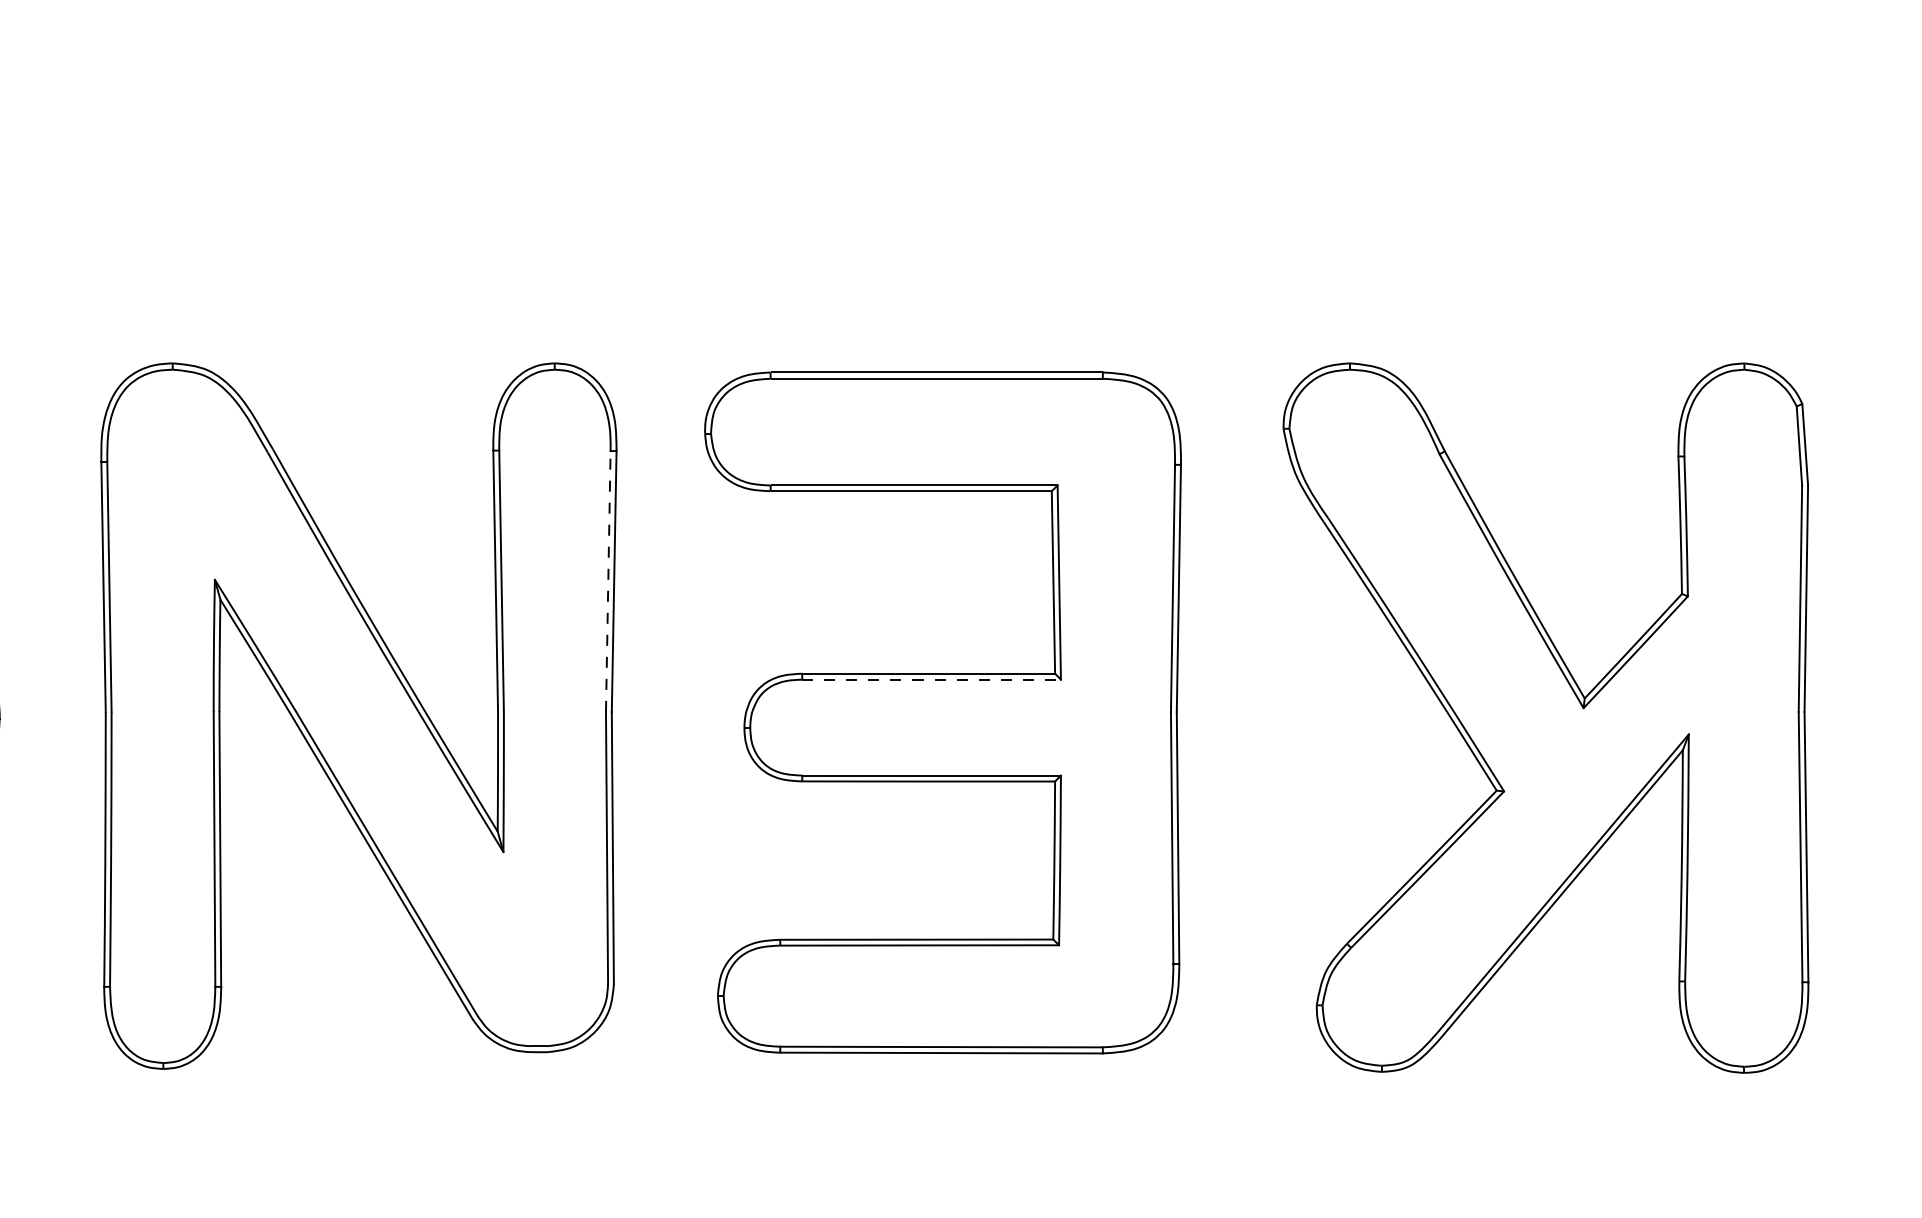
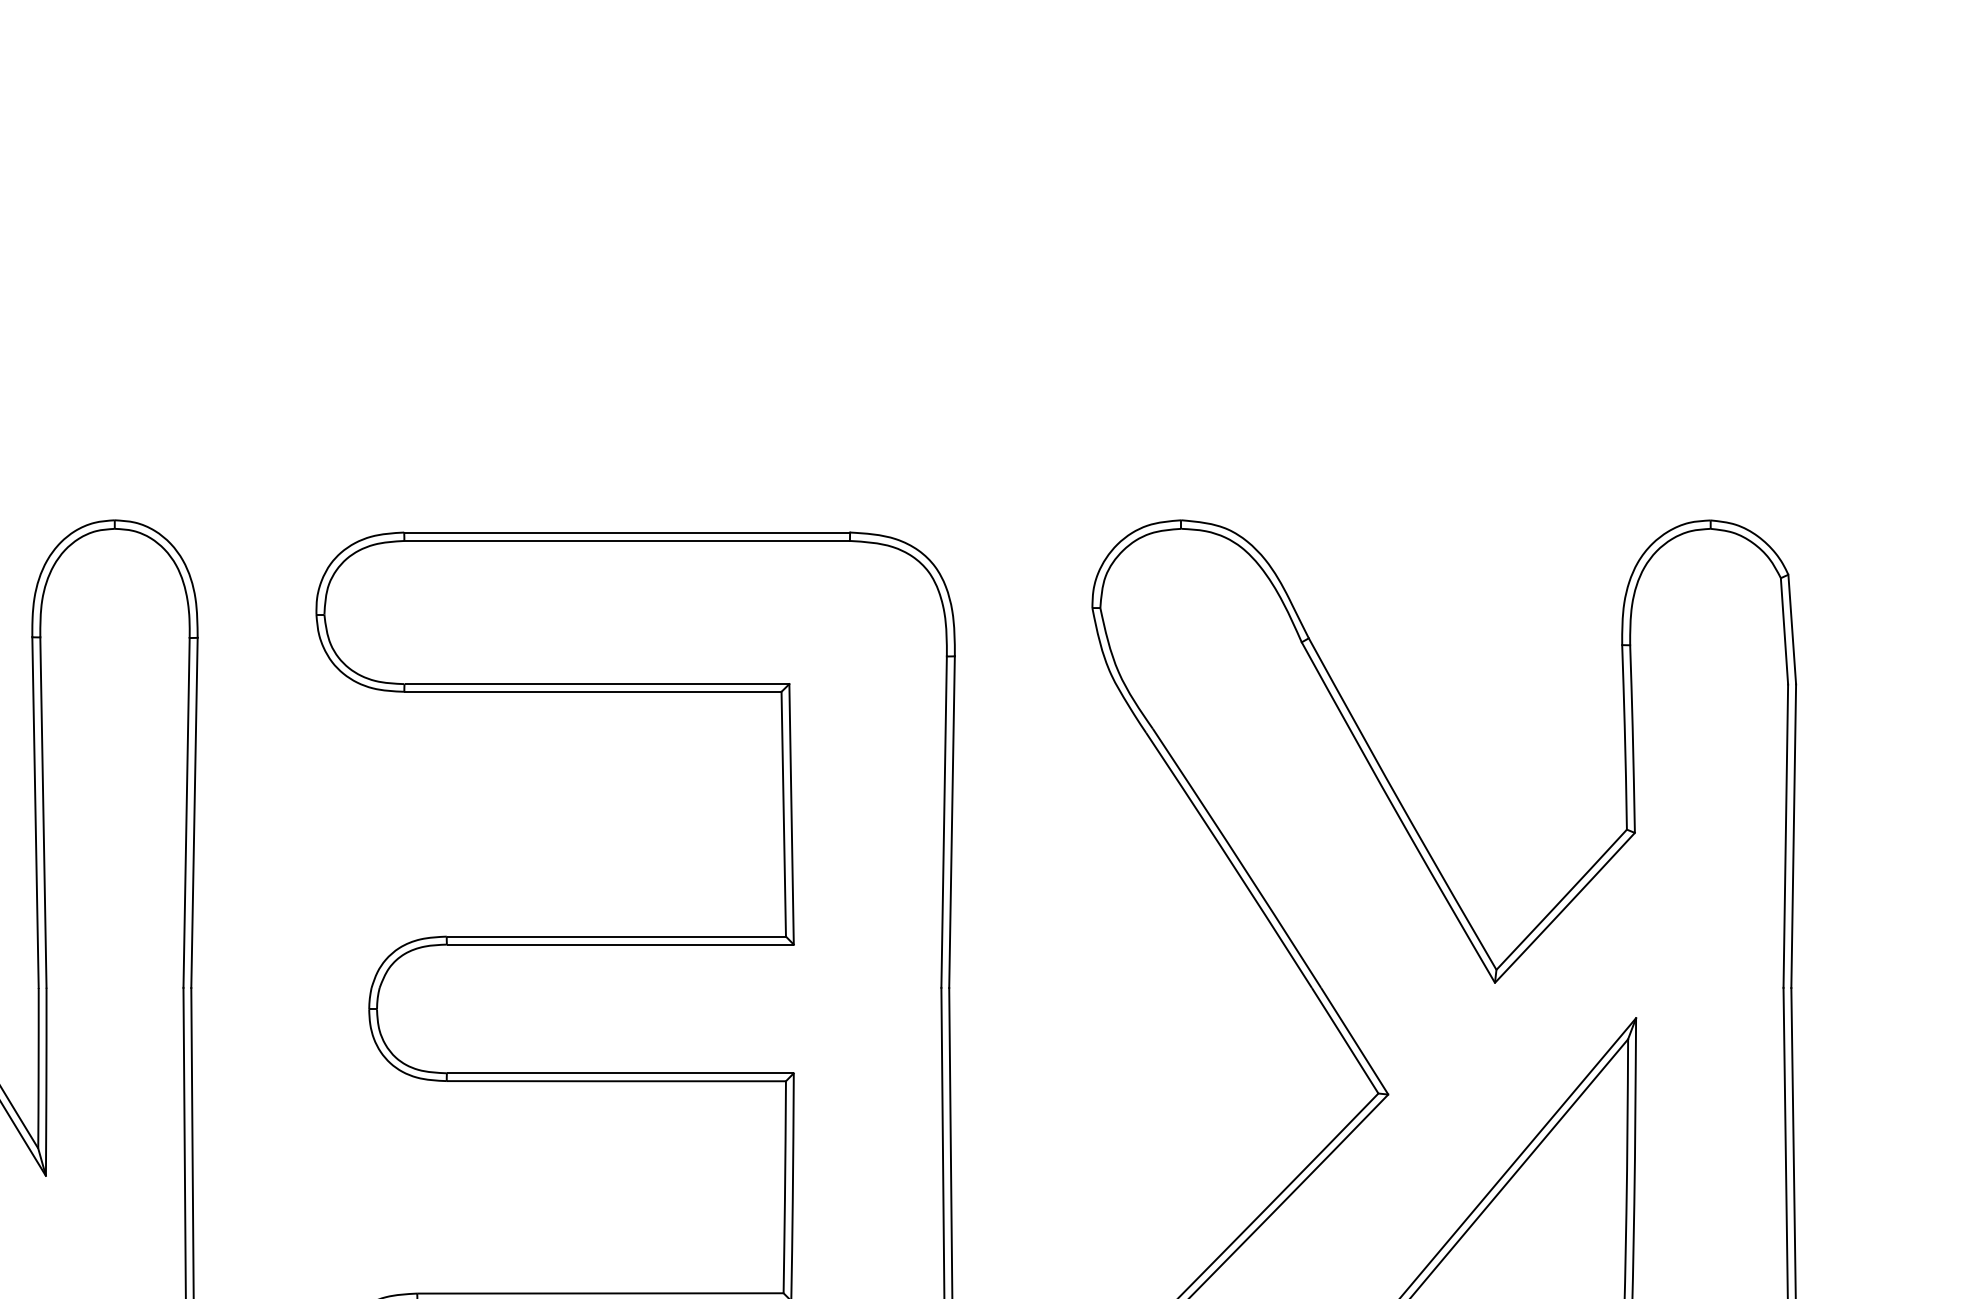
line: (608, 581) -> (186, 812), dashed -> solid
line: (932, 679) -> (621, 944), dashed -> solid

